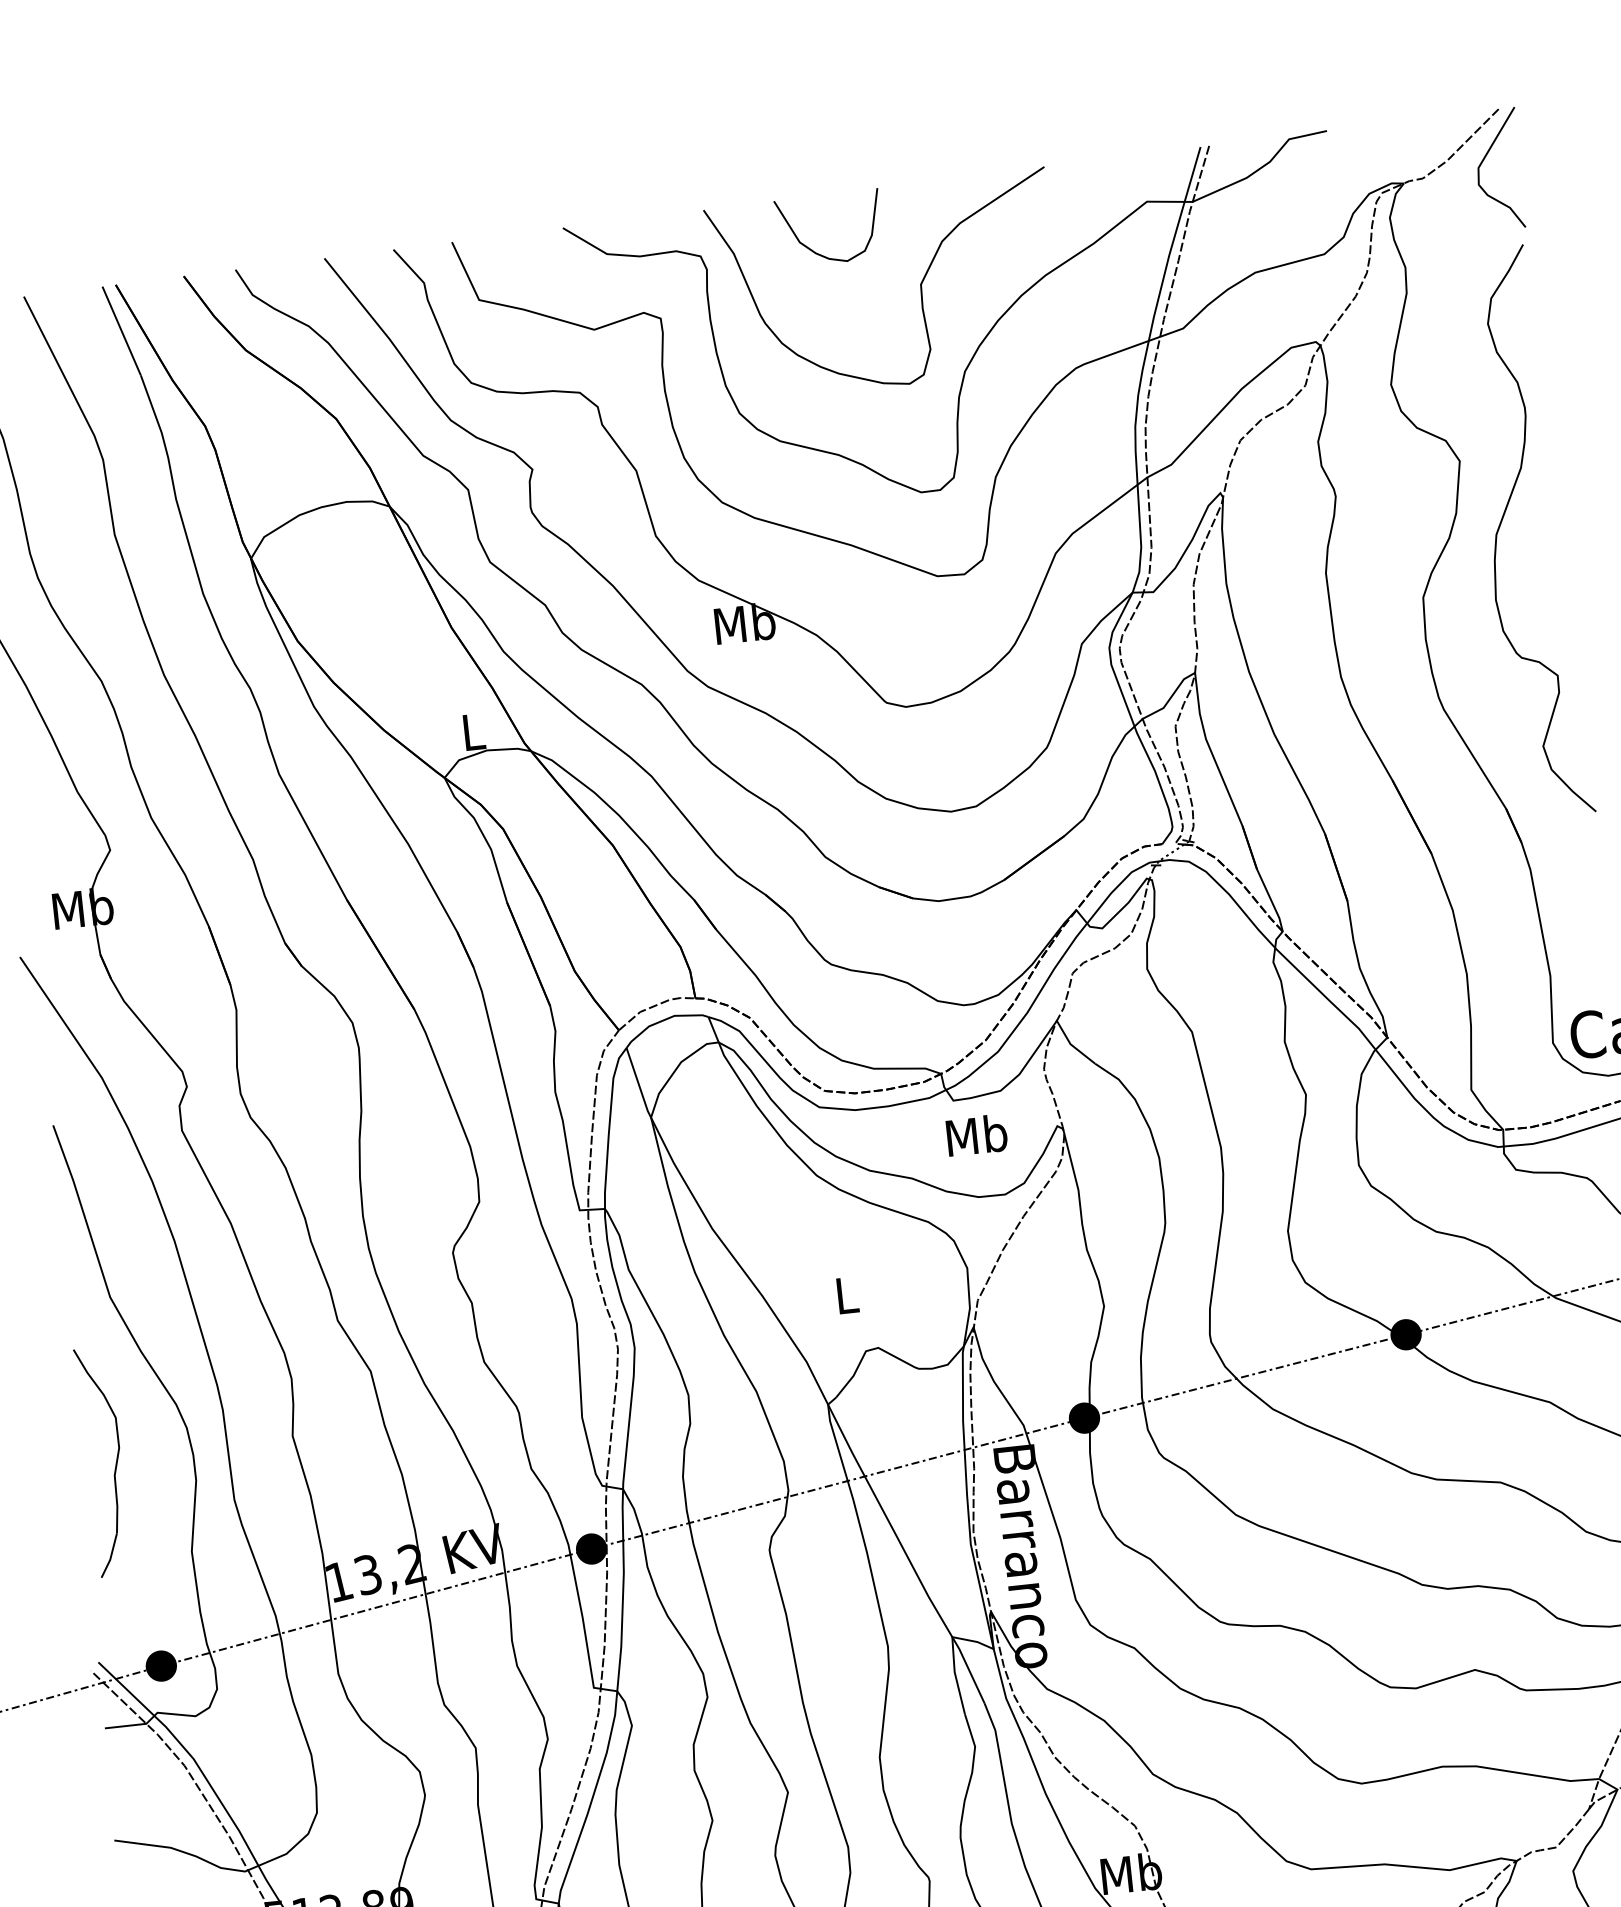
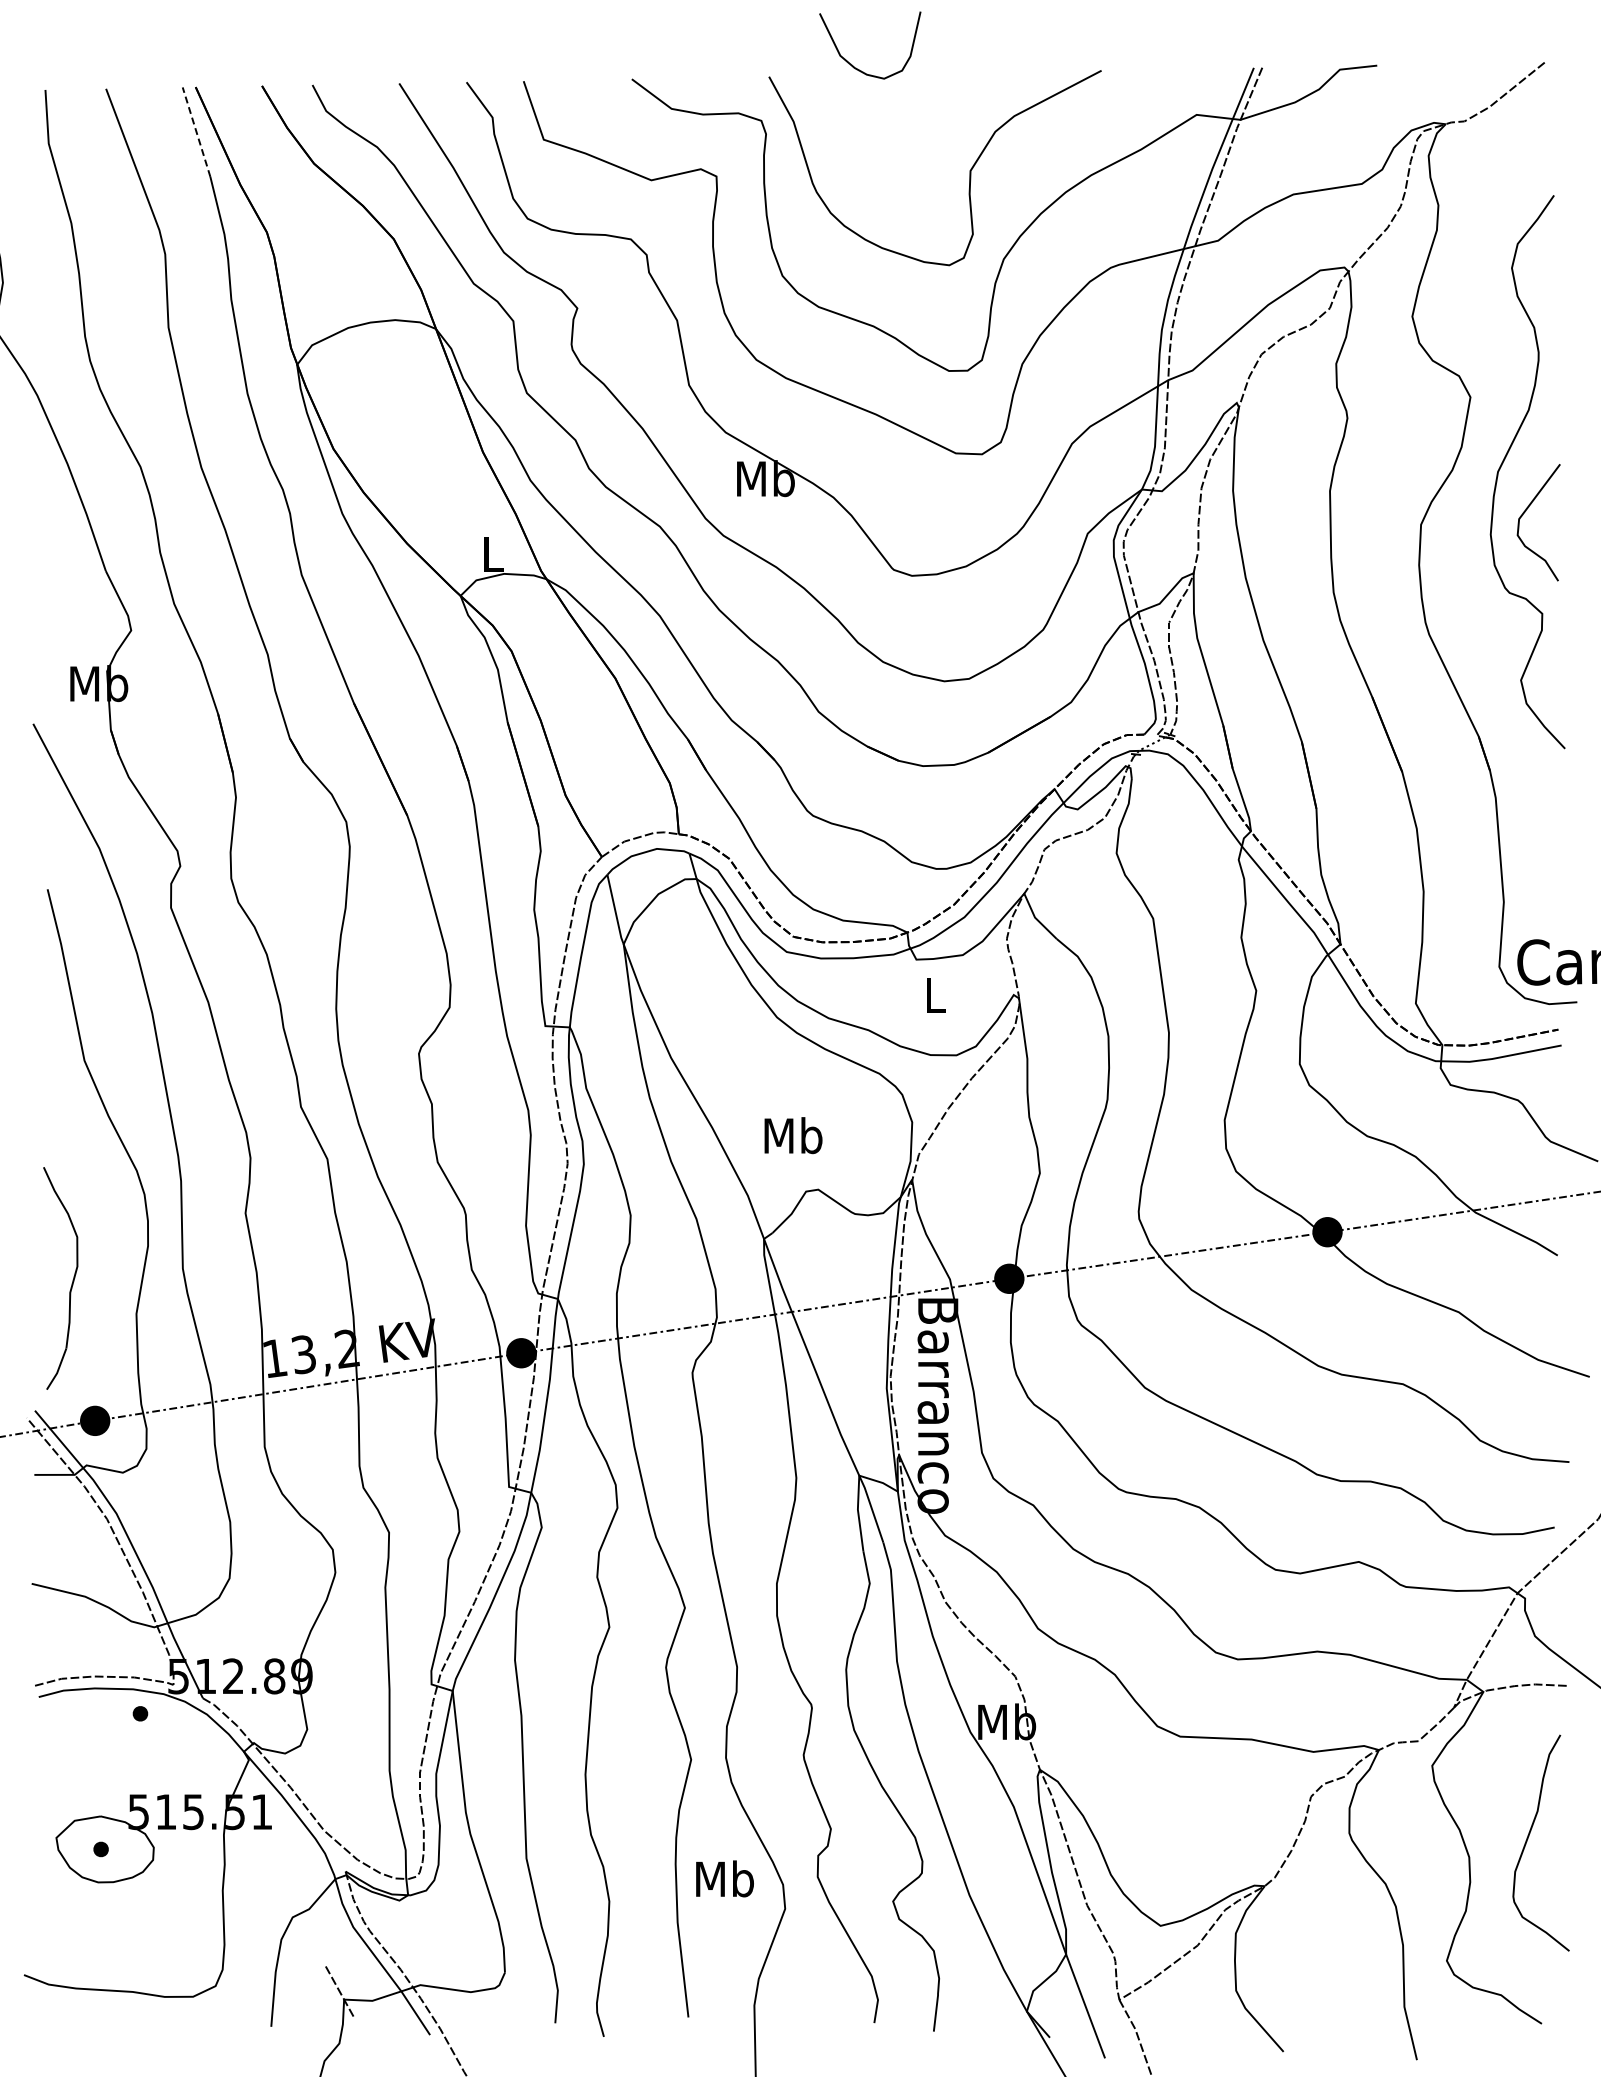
curve: (1484, 160) -> (1525, 512), moved
curve: (817, 252) -> (856, 67), moved
line: (121, 331) -> (196, 132), solid -> dashed
text: (977, 1135) -> (935, 995), Mb -> L
text: (846, 1295) -> (793, 1135), L -> Mb
part: (115, 1465) -> (71, 1283), moved

